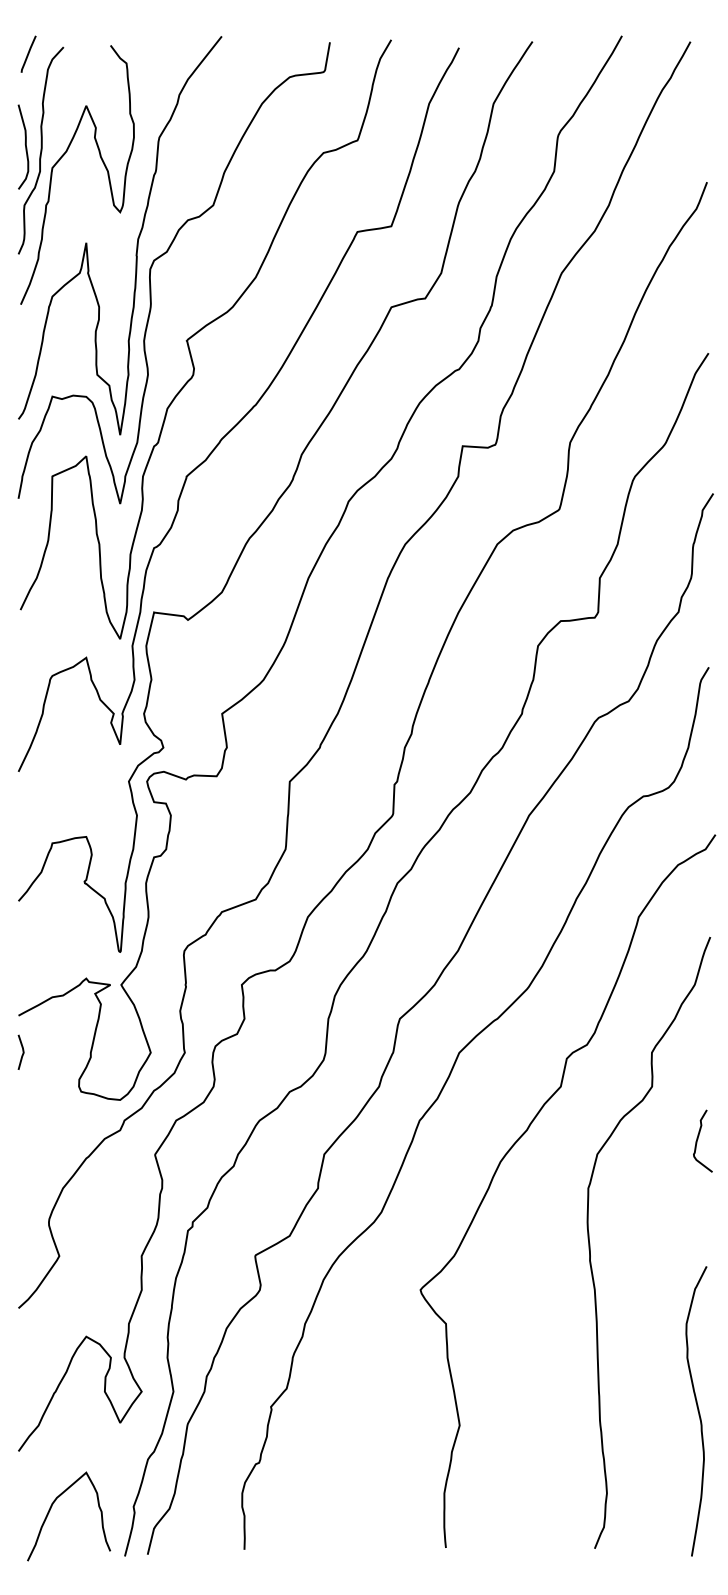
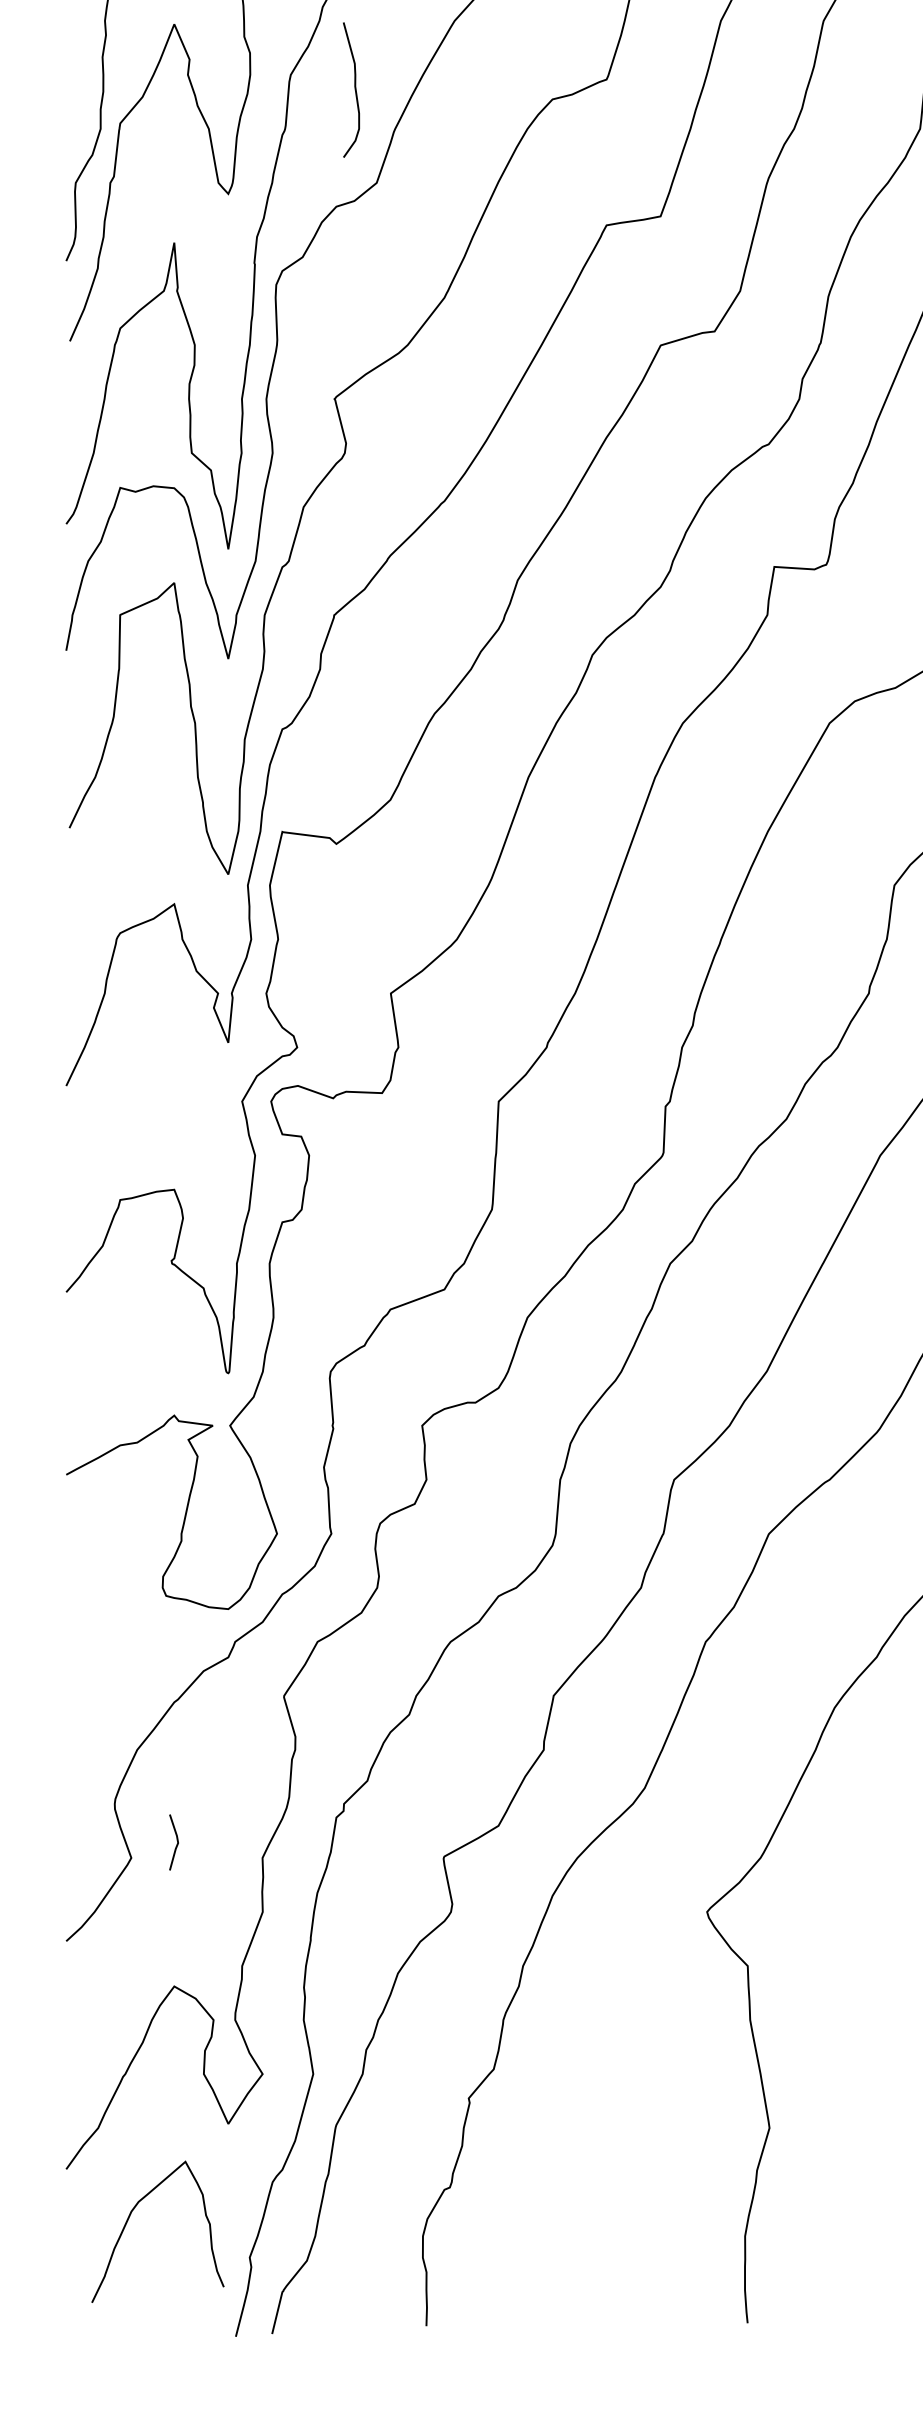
curve: (25, 146) -> (354, 89), moved
line: (22, 1051) -> (176, 1841), moved
curve: (51, 1508) -> (129, 2218), moved

